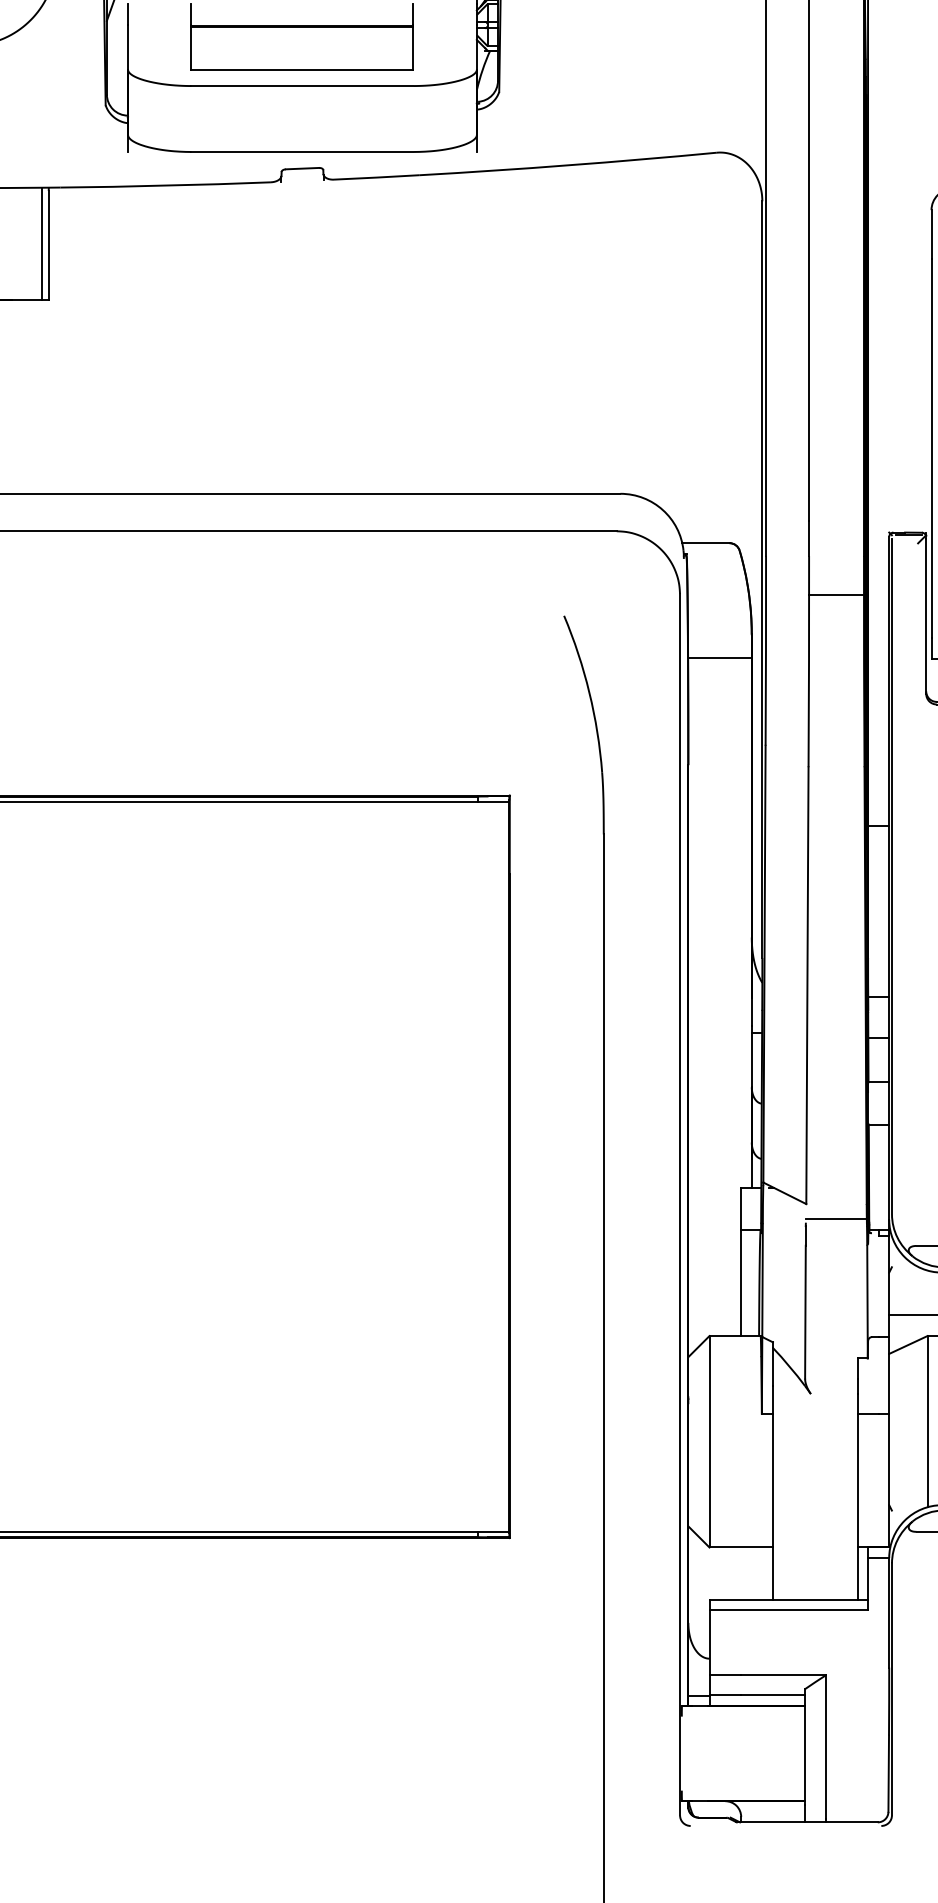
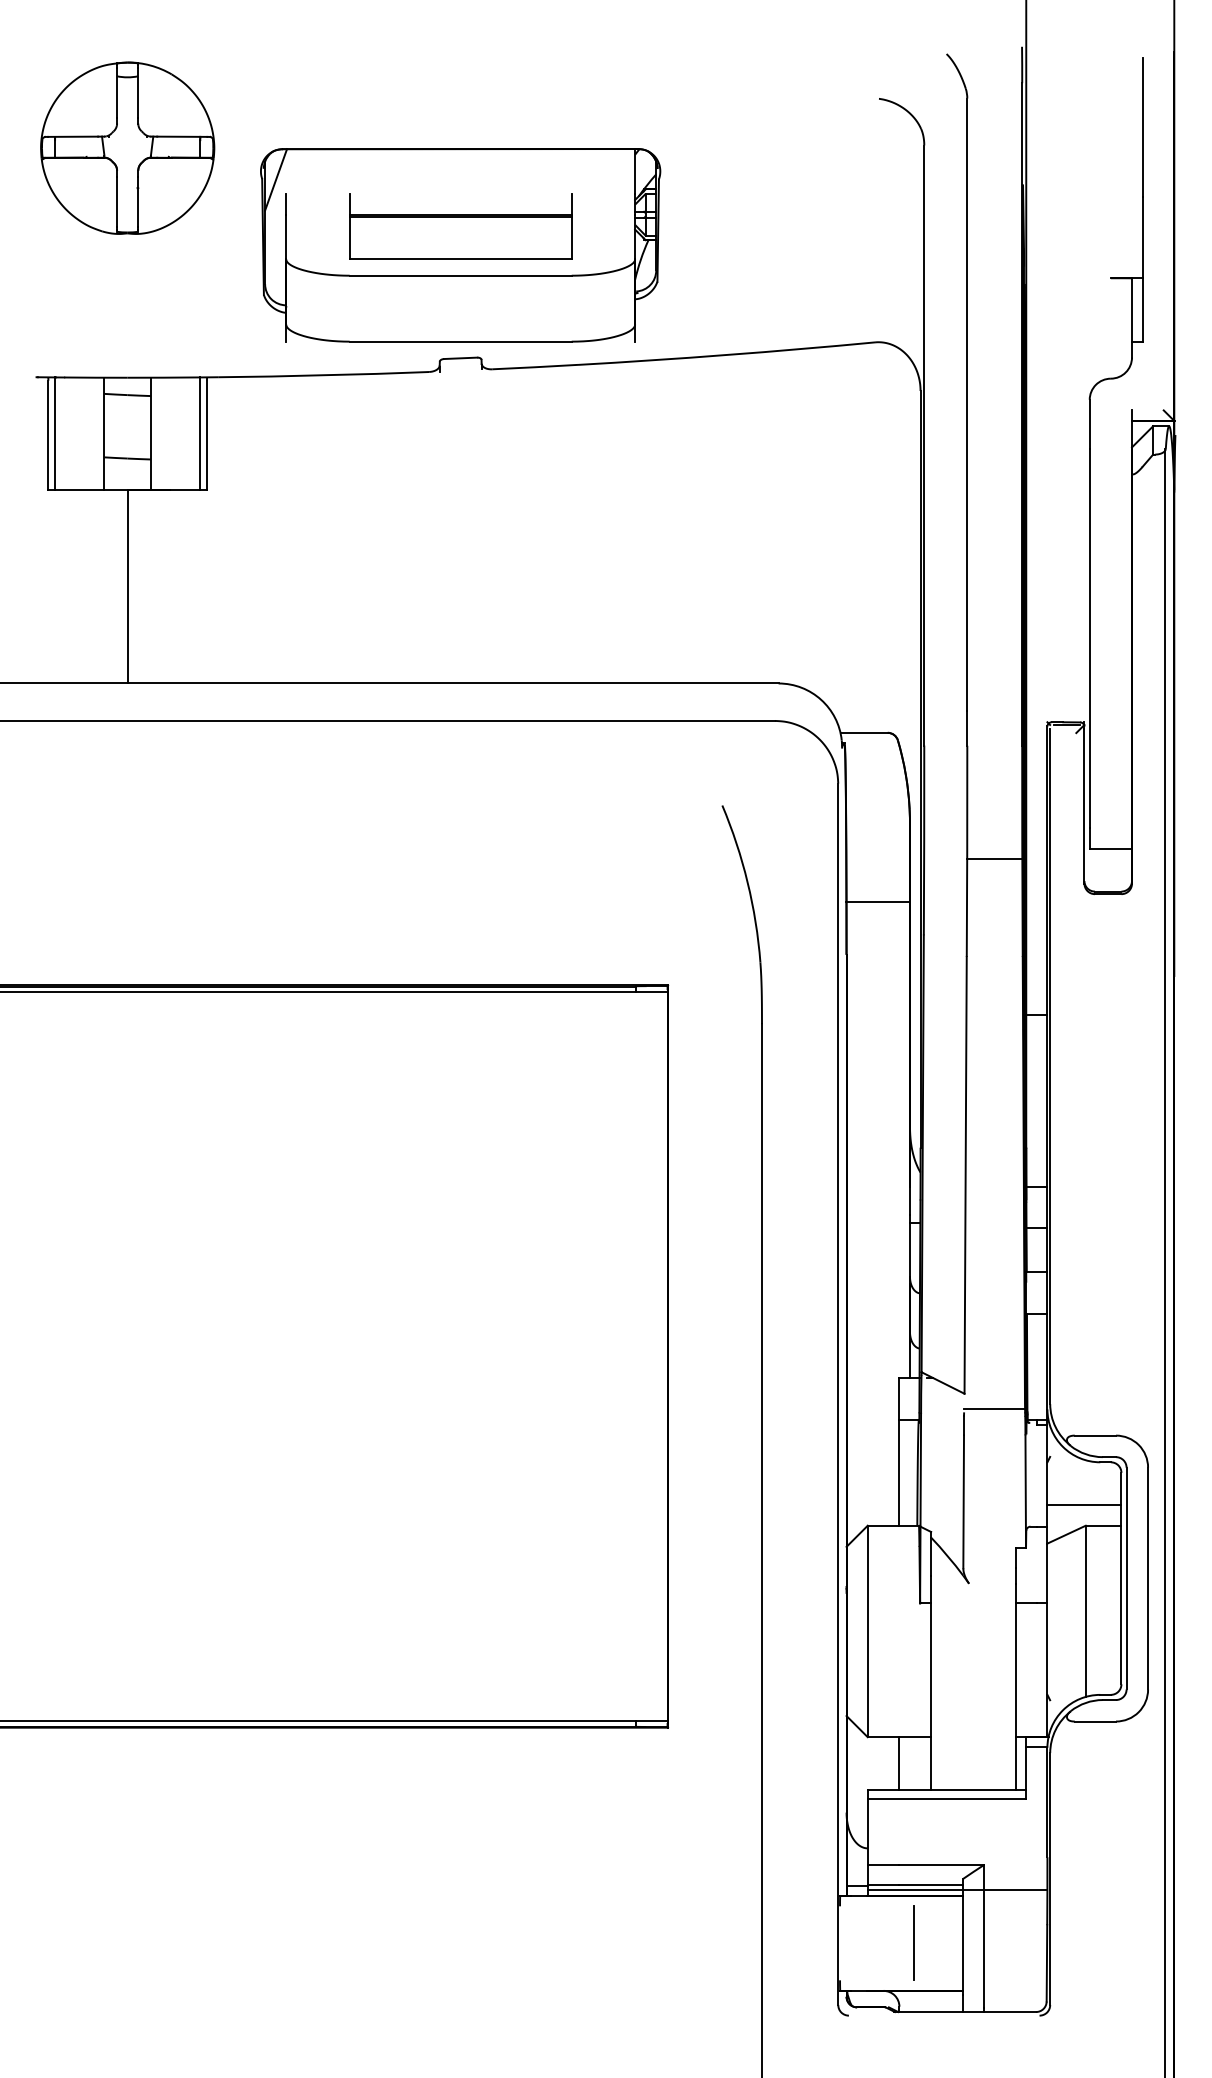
line: (836, 595) -> (994, 859), moved
line: (719, 657) -> (877, 901), moved
line: (741, 1573) -> (899, 1763), added
line: (799, 1700) -> (957, 1890), added
line: (755, 1752) -> (913, 1942), added

